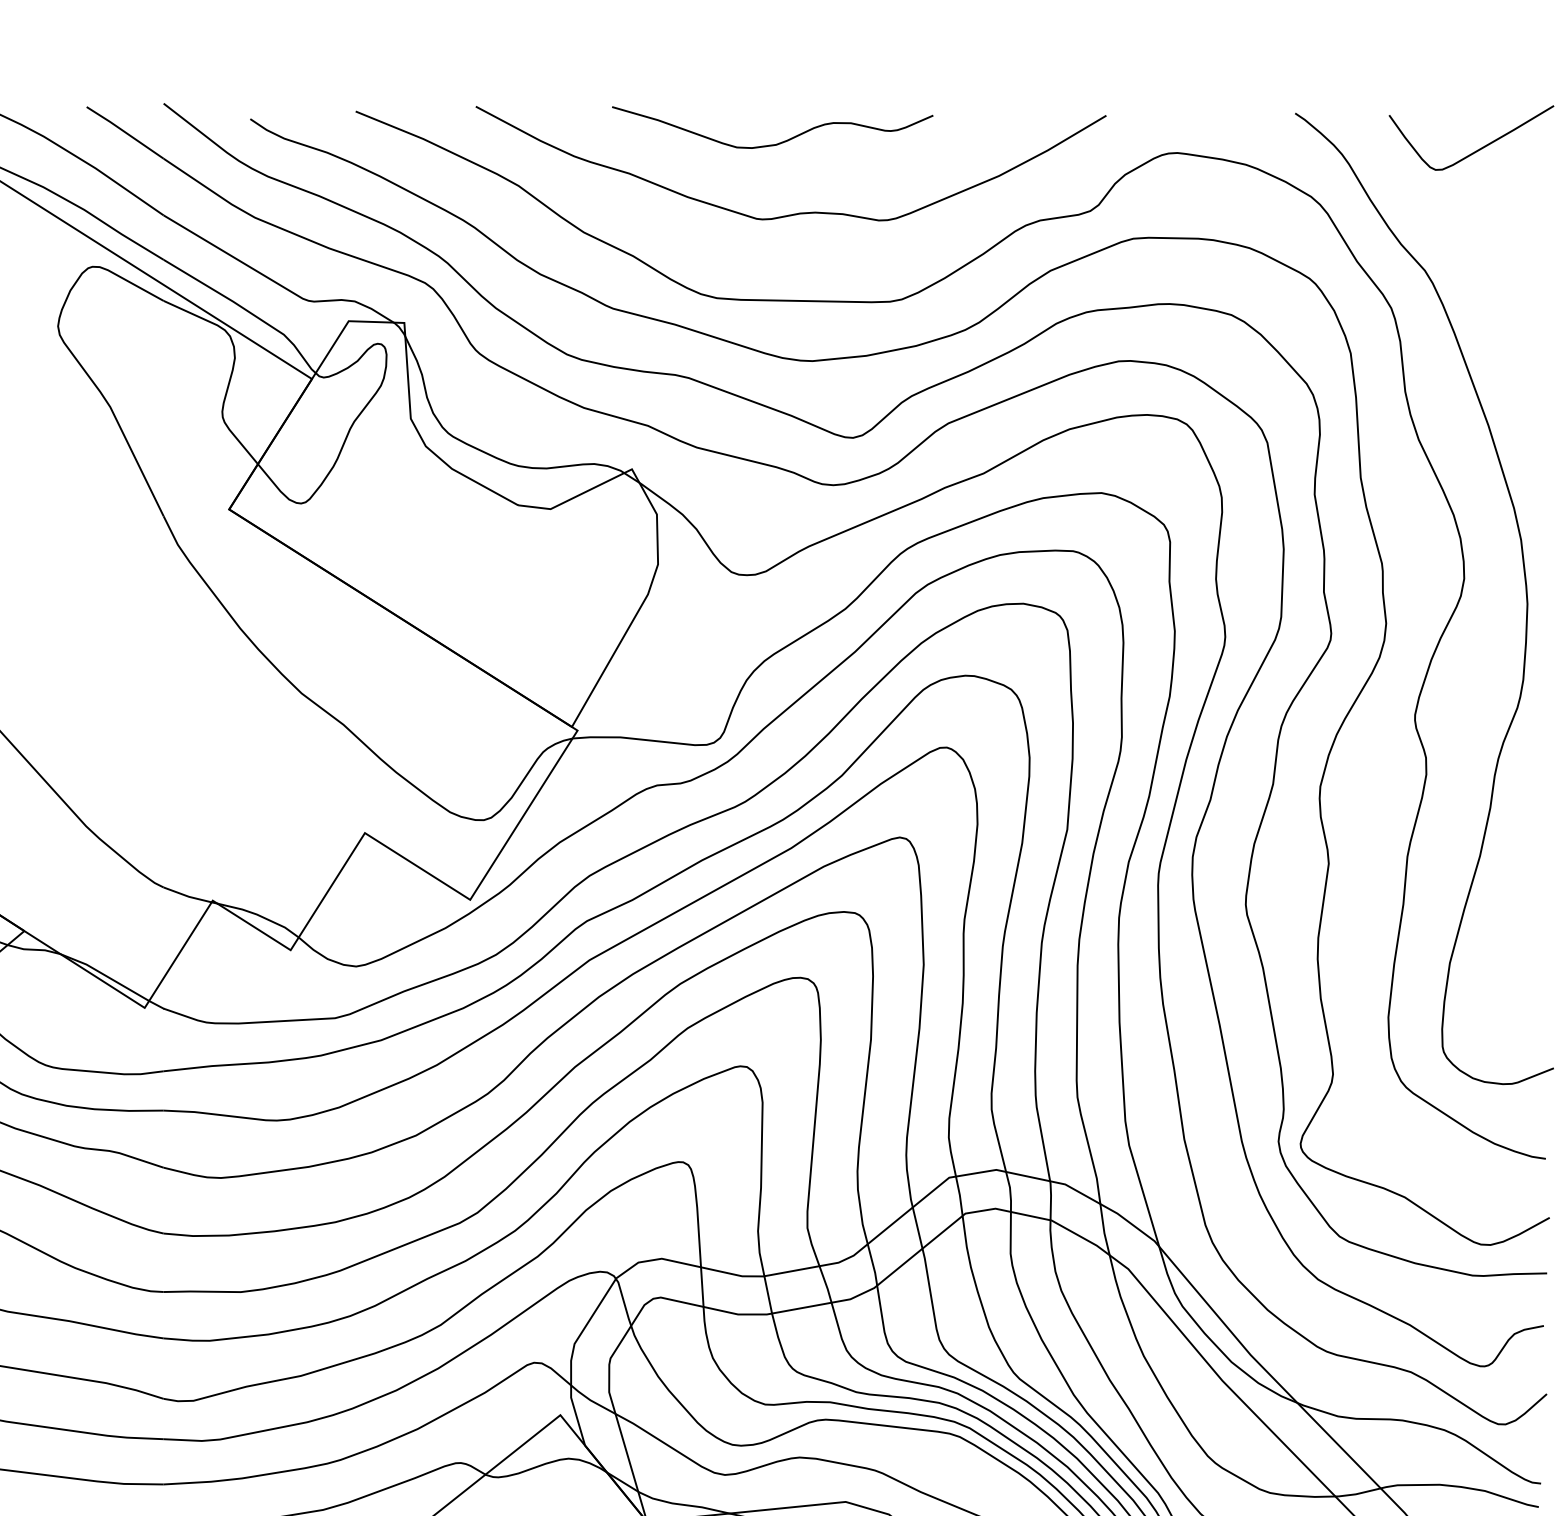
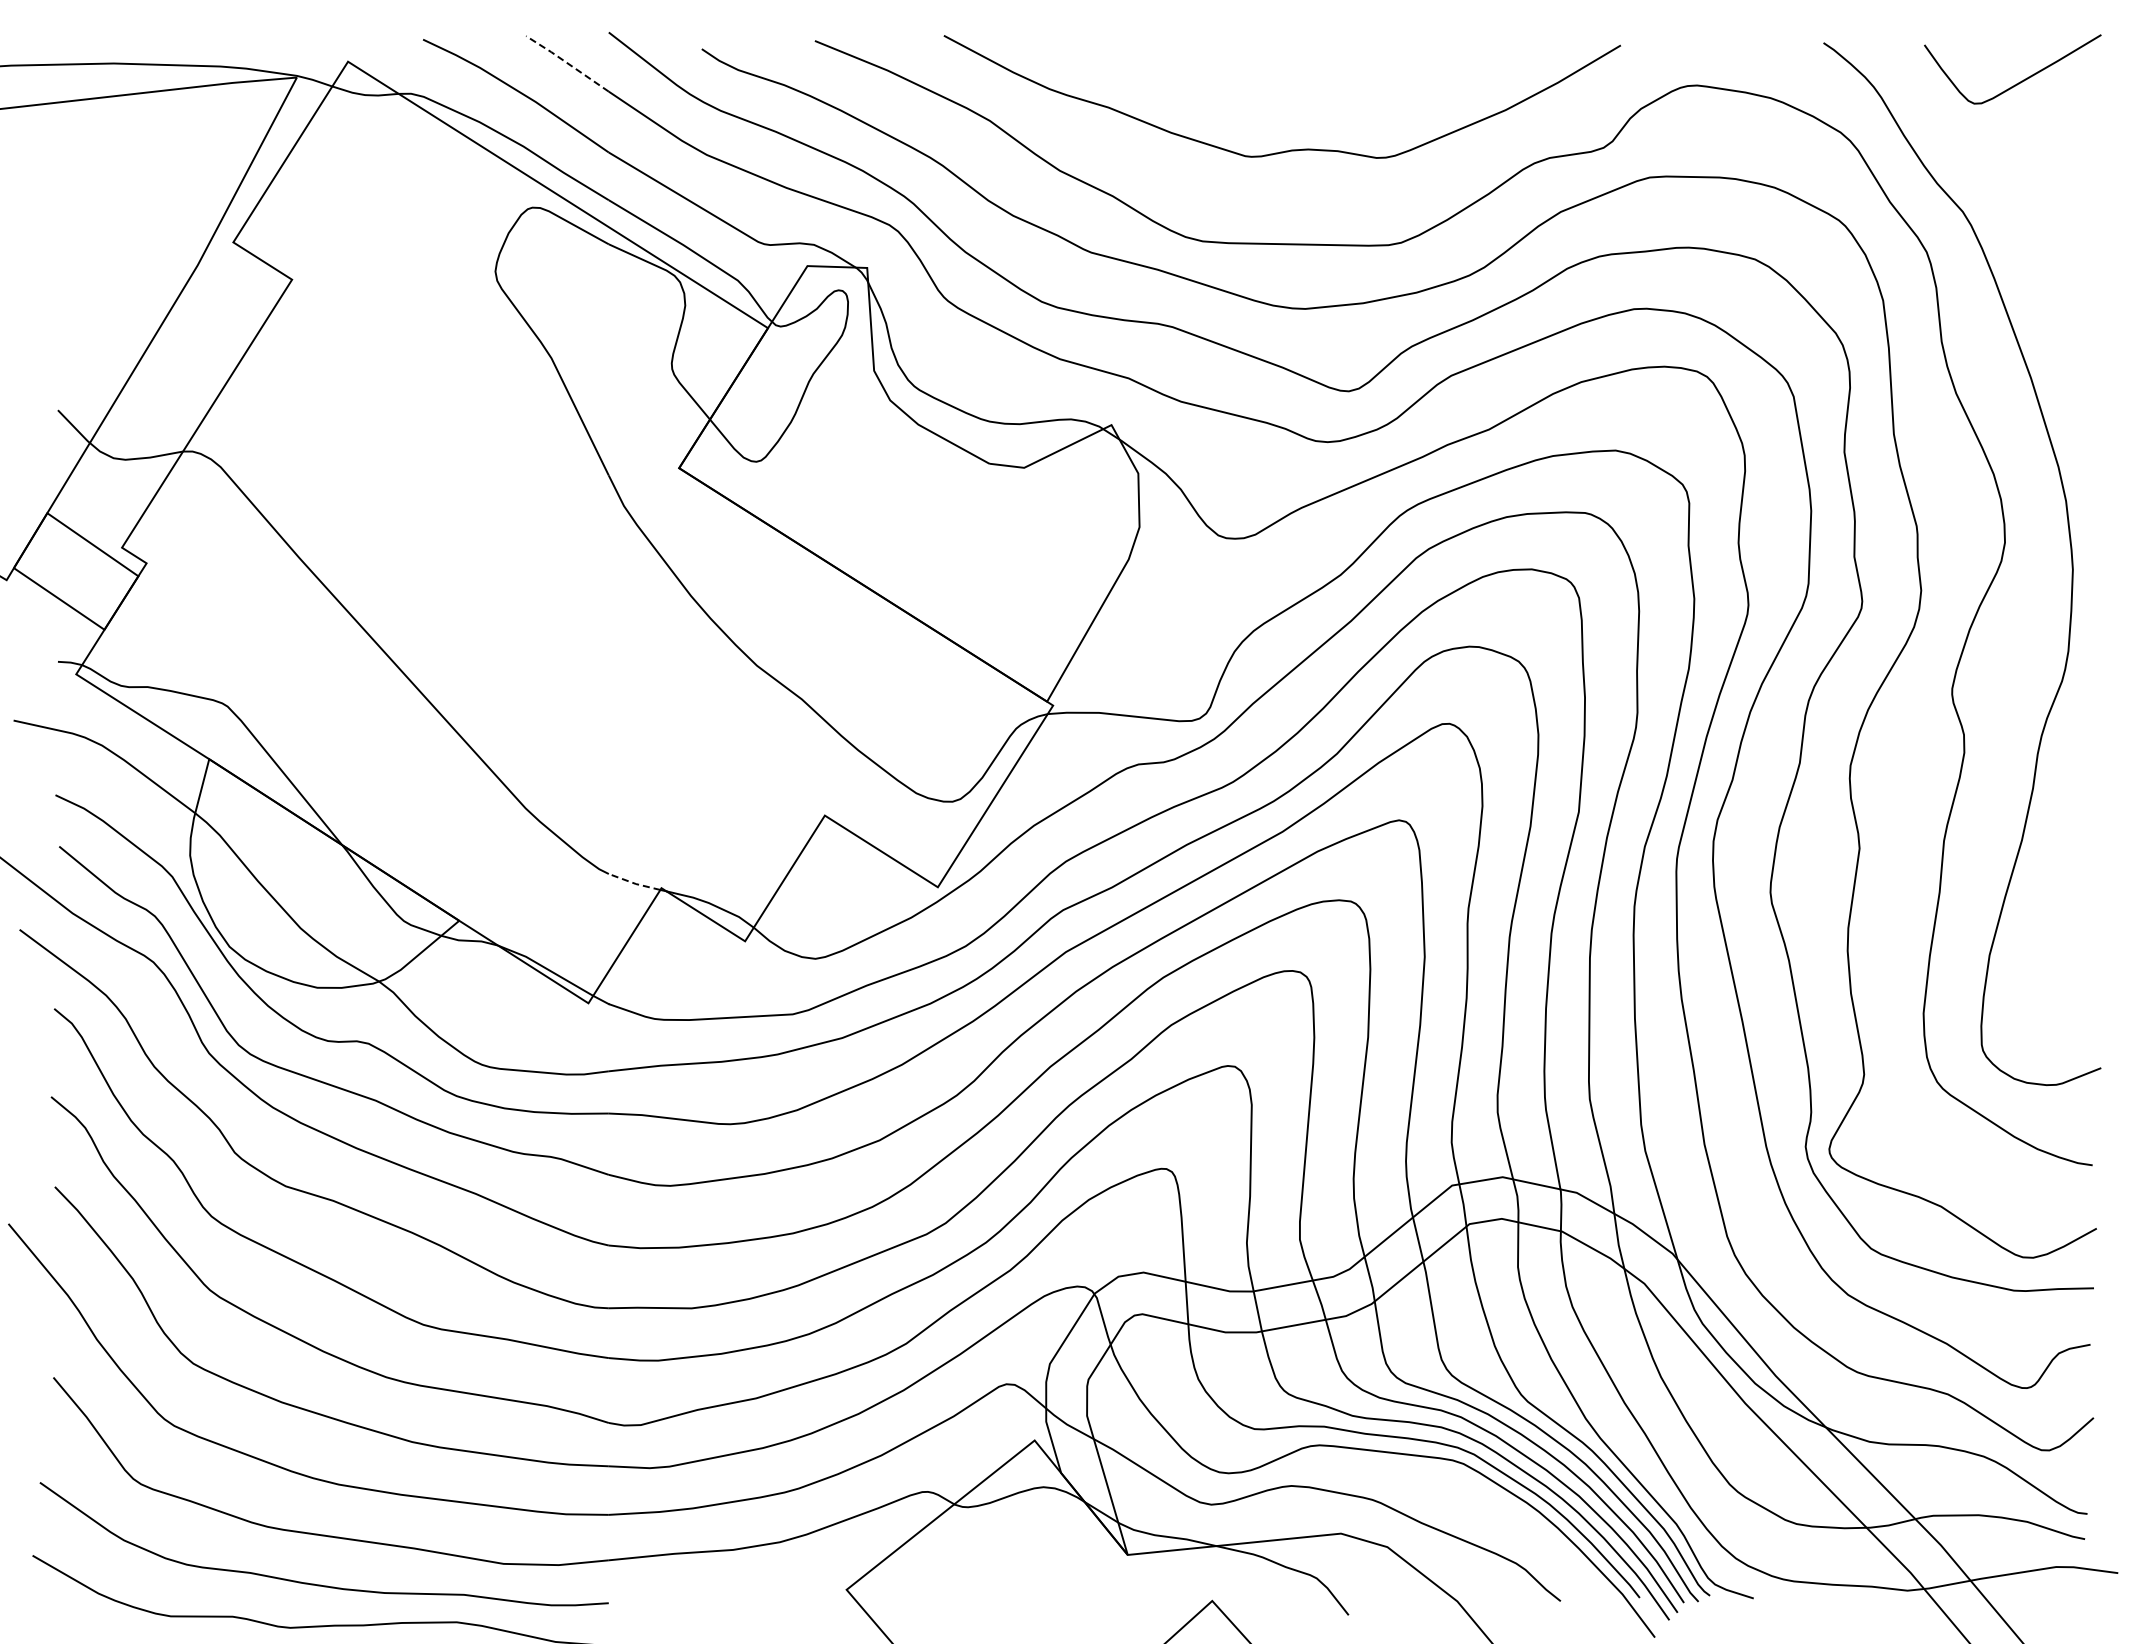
line: (124, 131) -> (566, 62), solid -> dashed
curve: (779, 142) -> (1269, 74), removed
line: (187, 896) -> (634, 883), solid -> dashed

